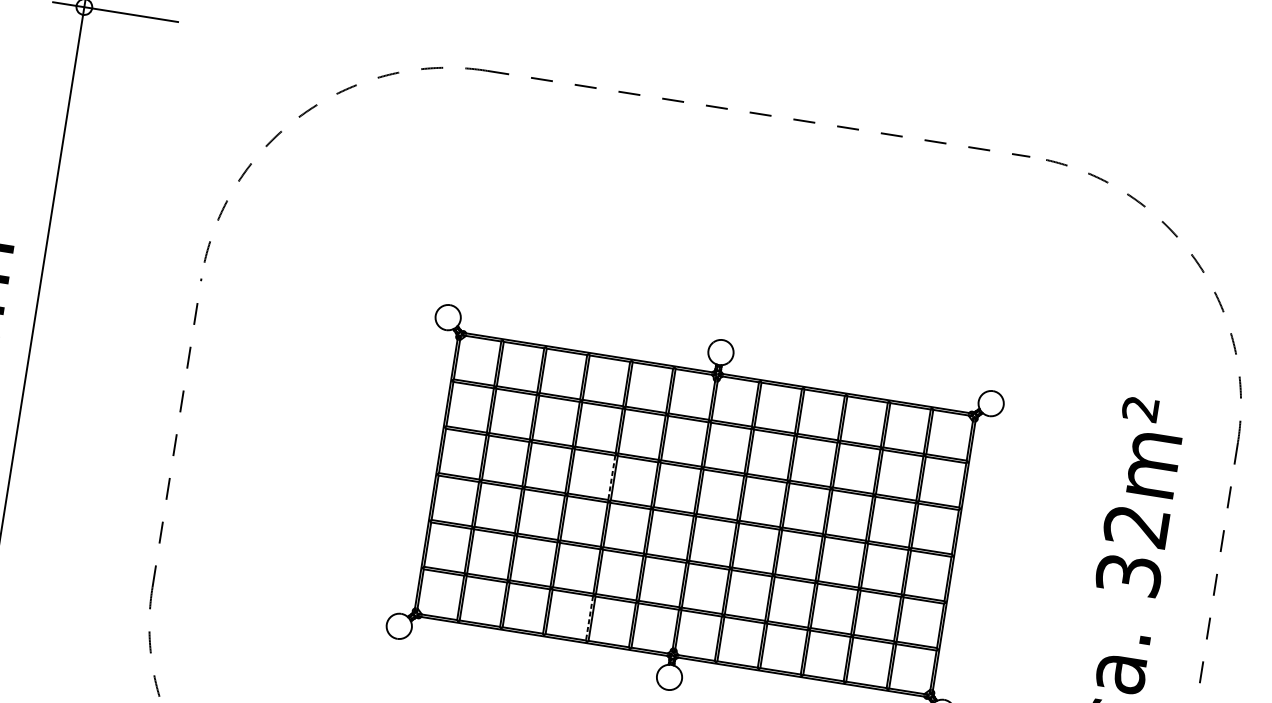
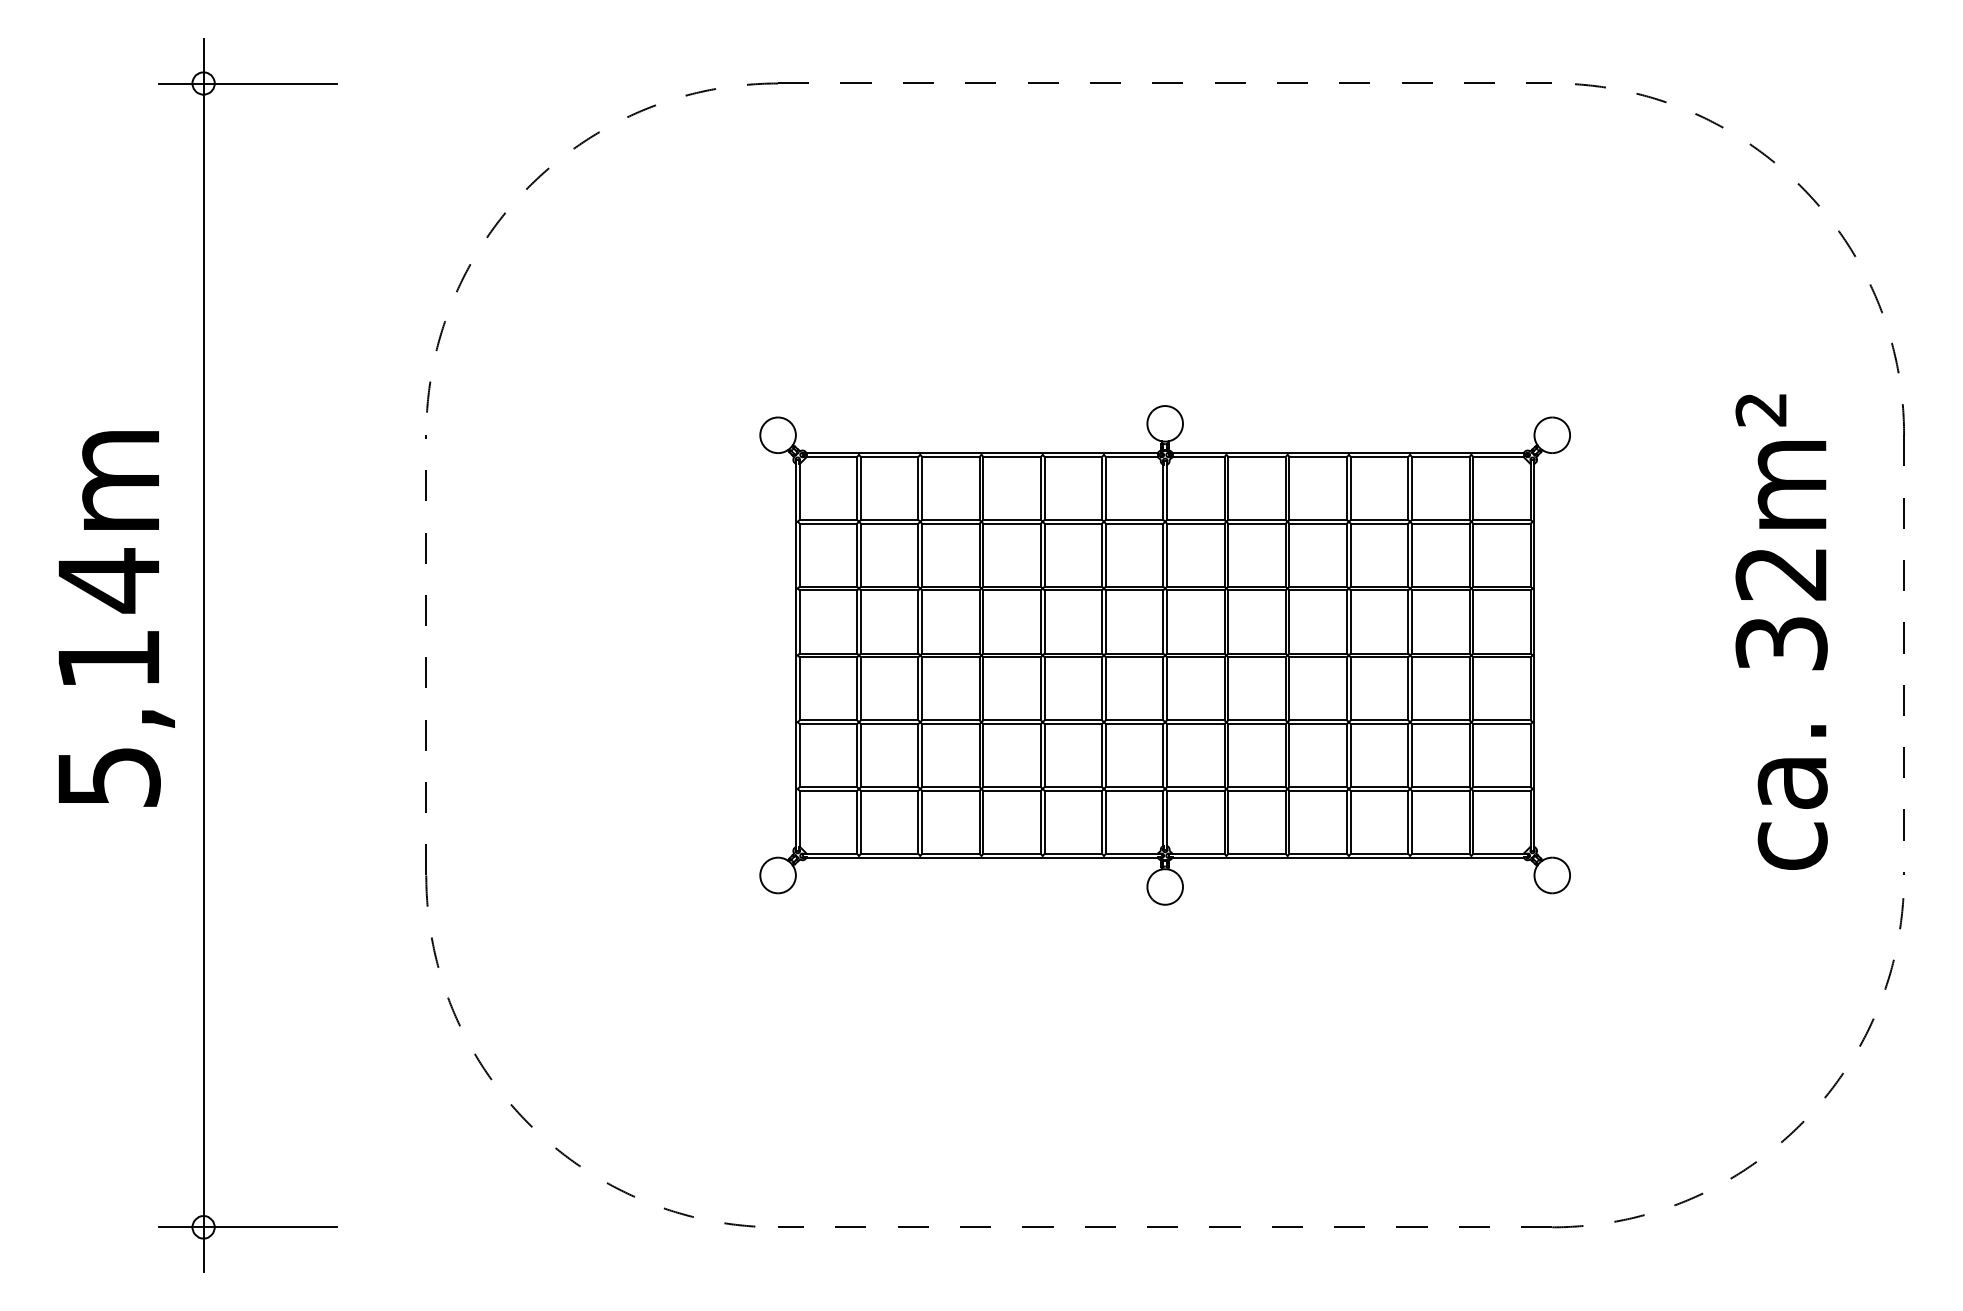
line: (611, 478) -> (1040, 622), dashed -> solid
line: (589, 618) -> (1040, 822), dashed -> solid

